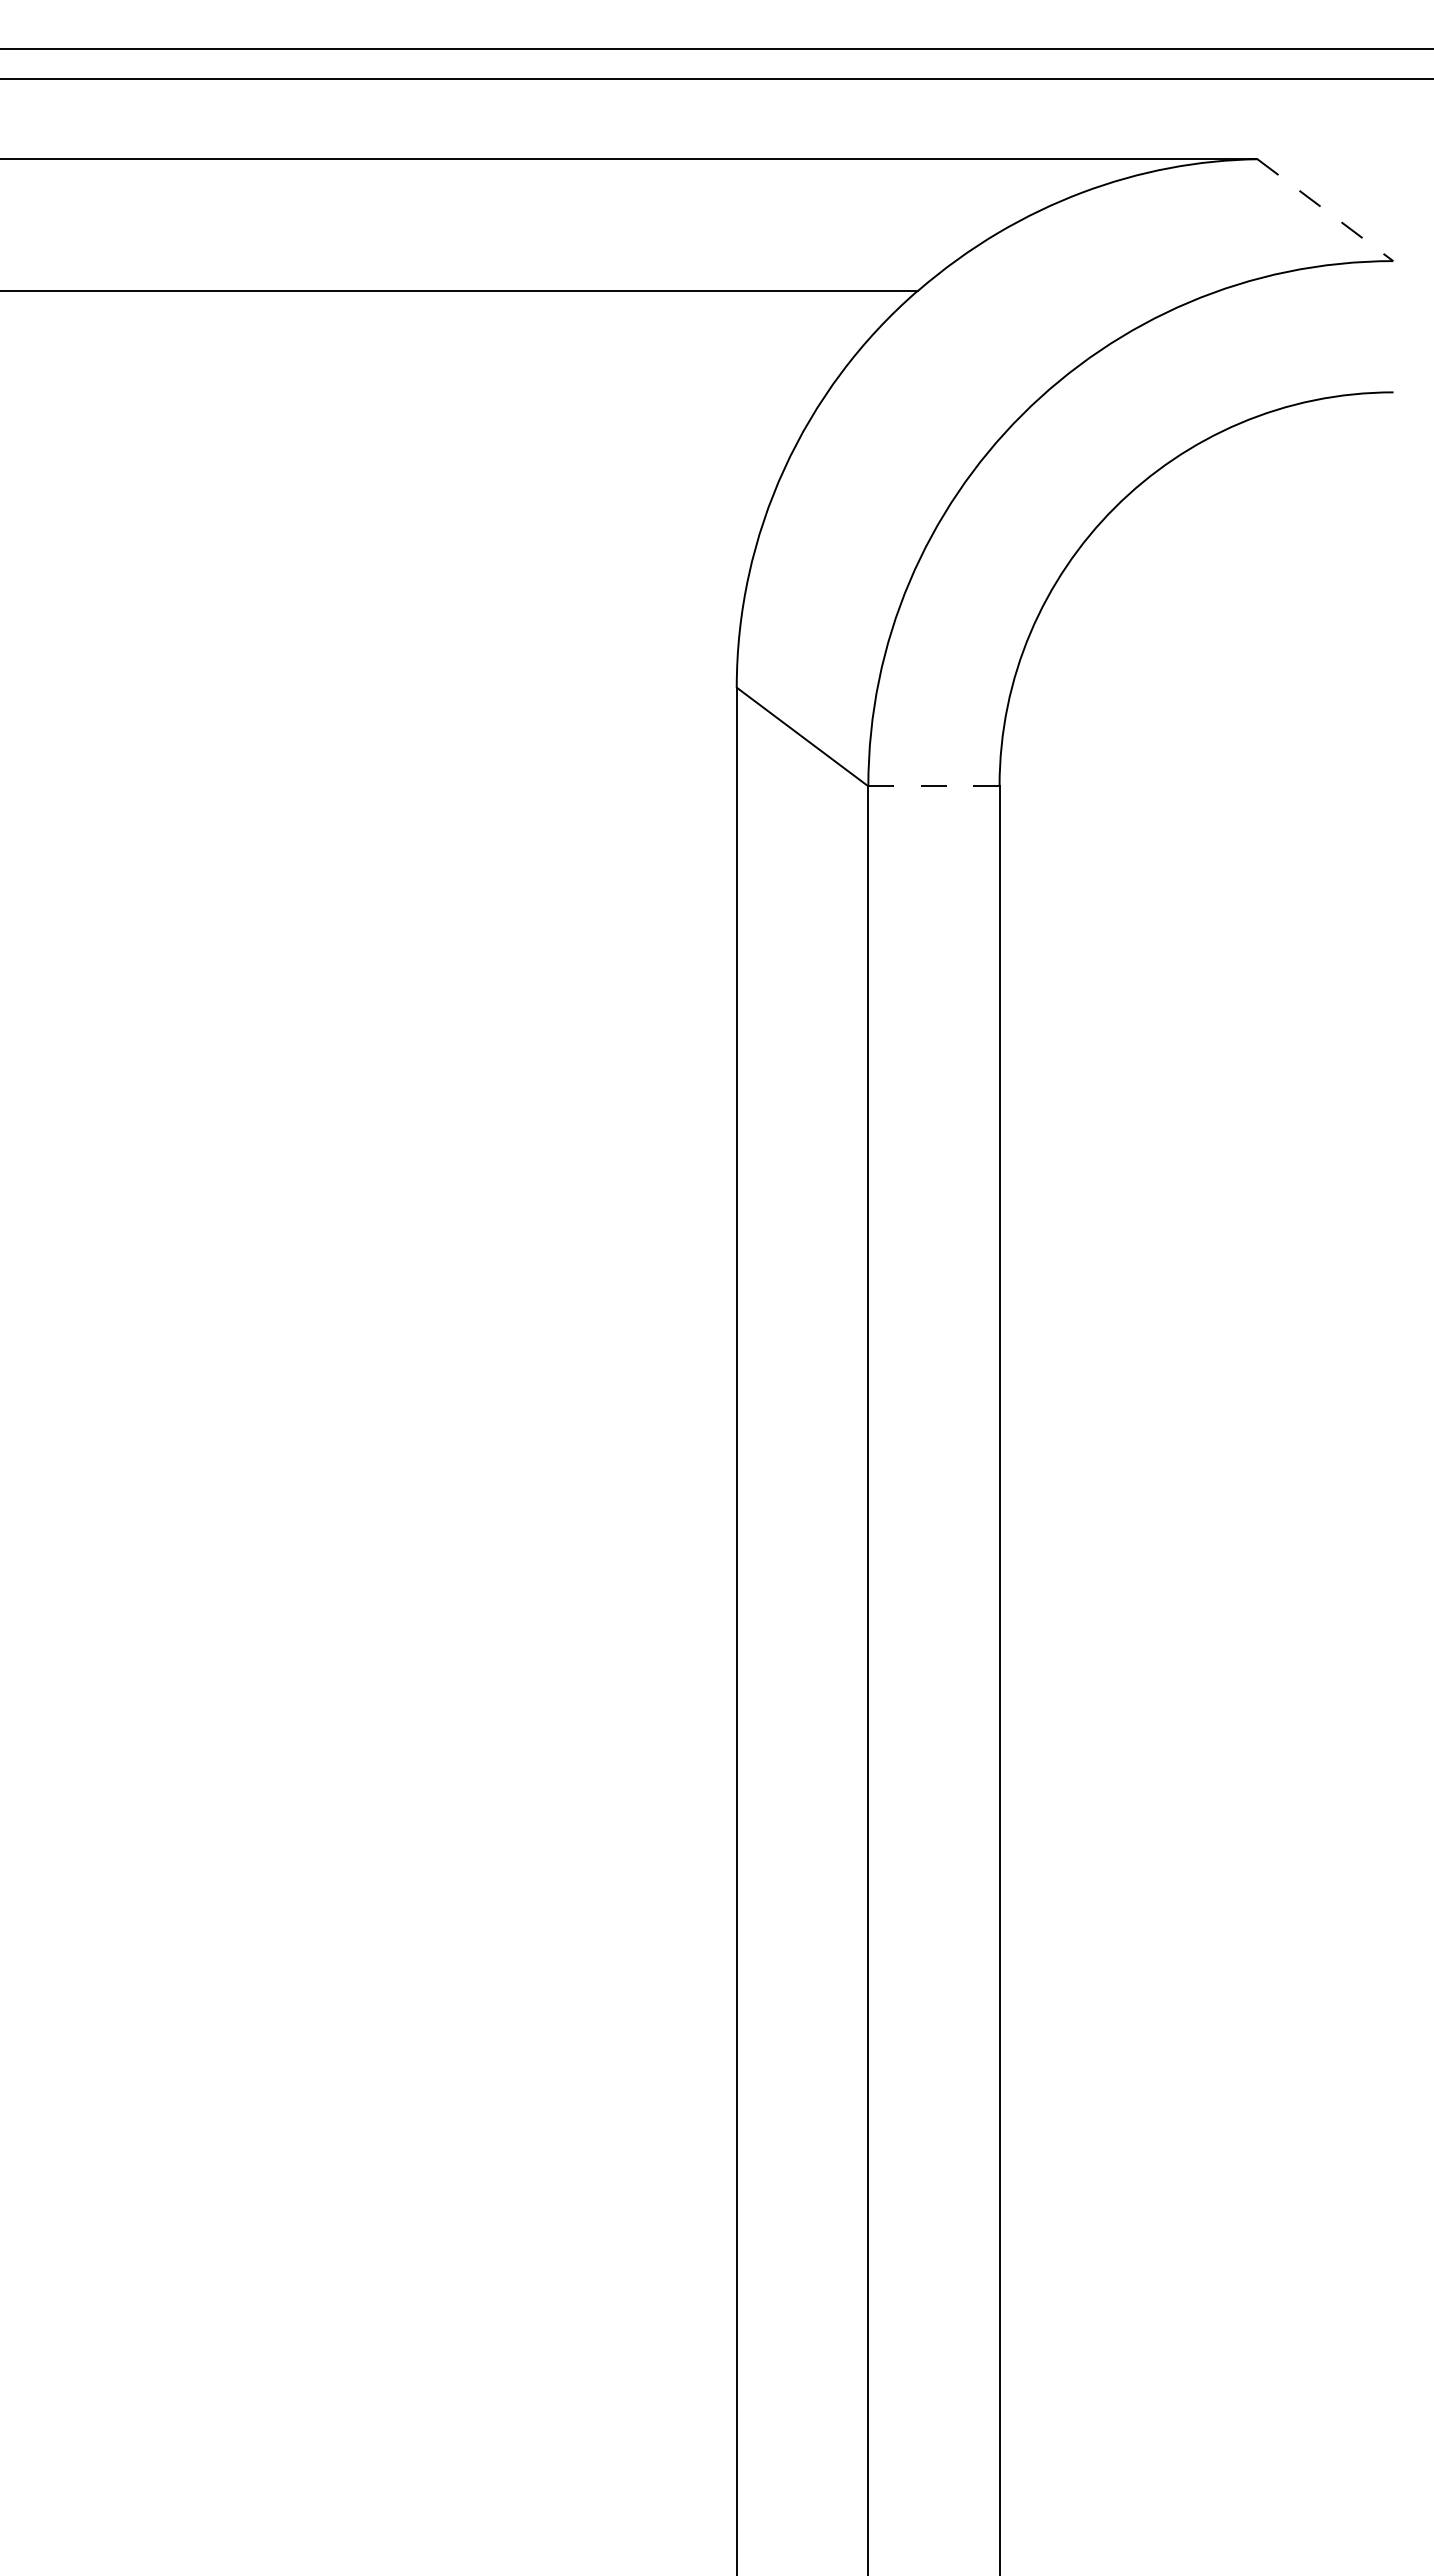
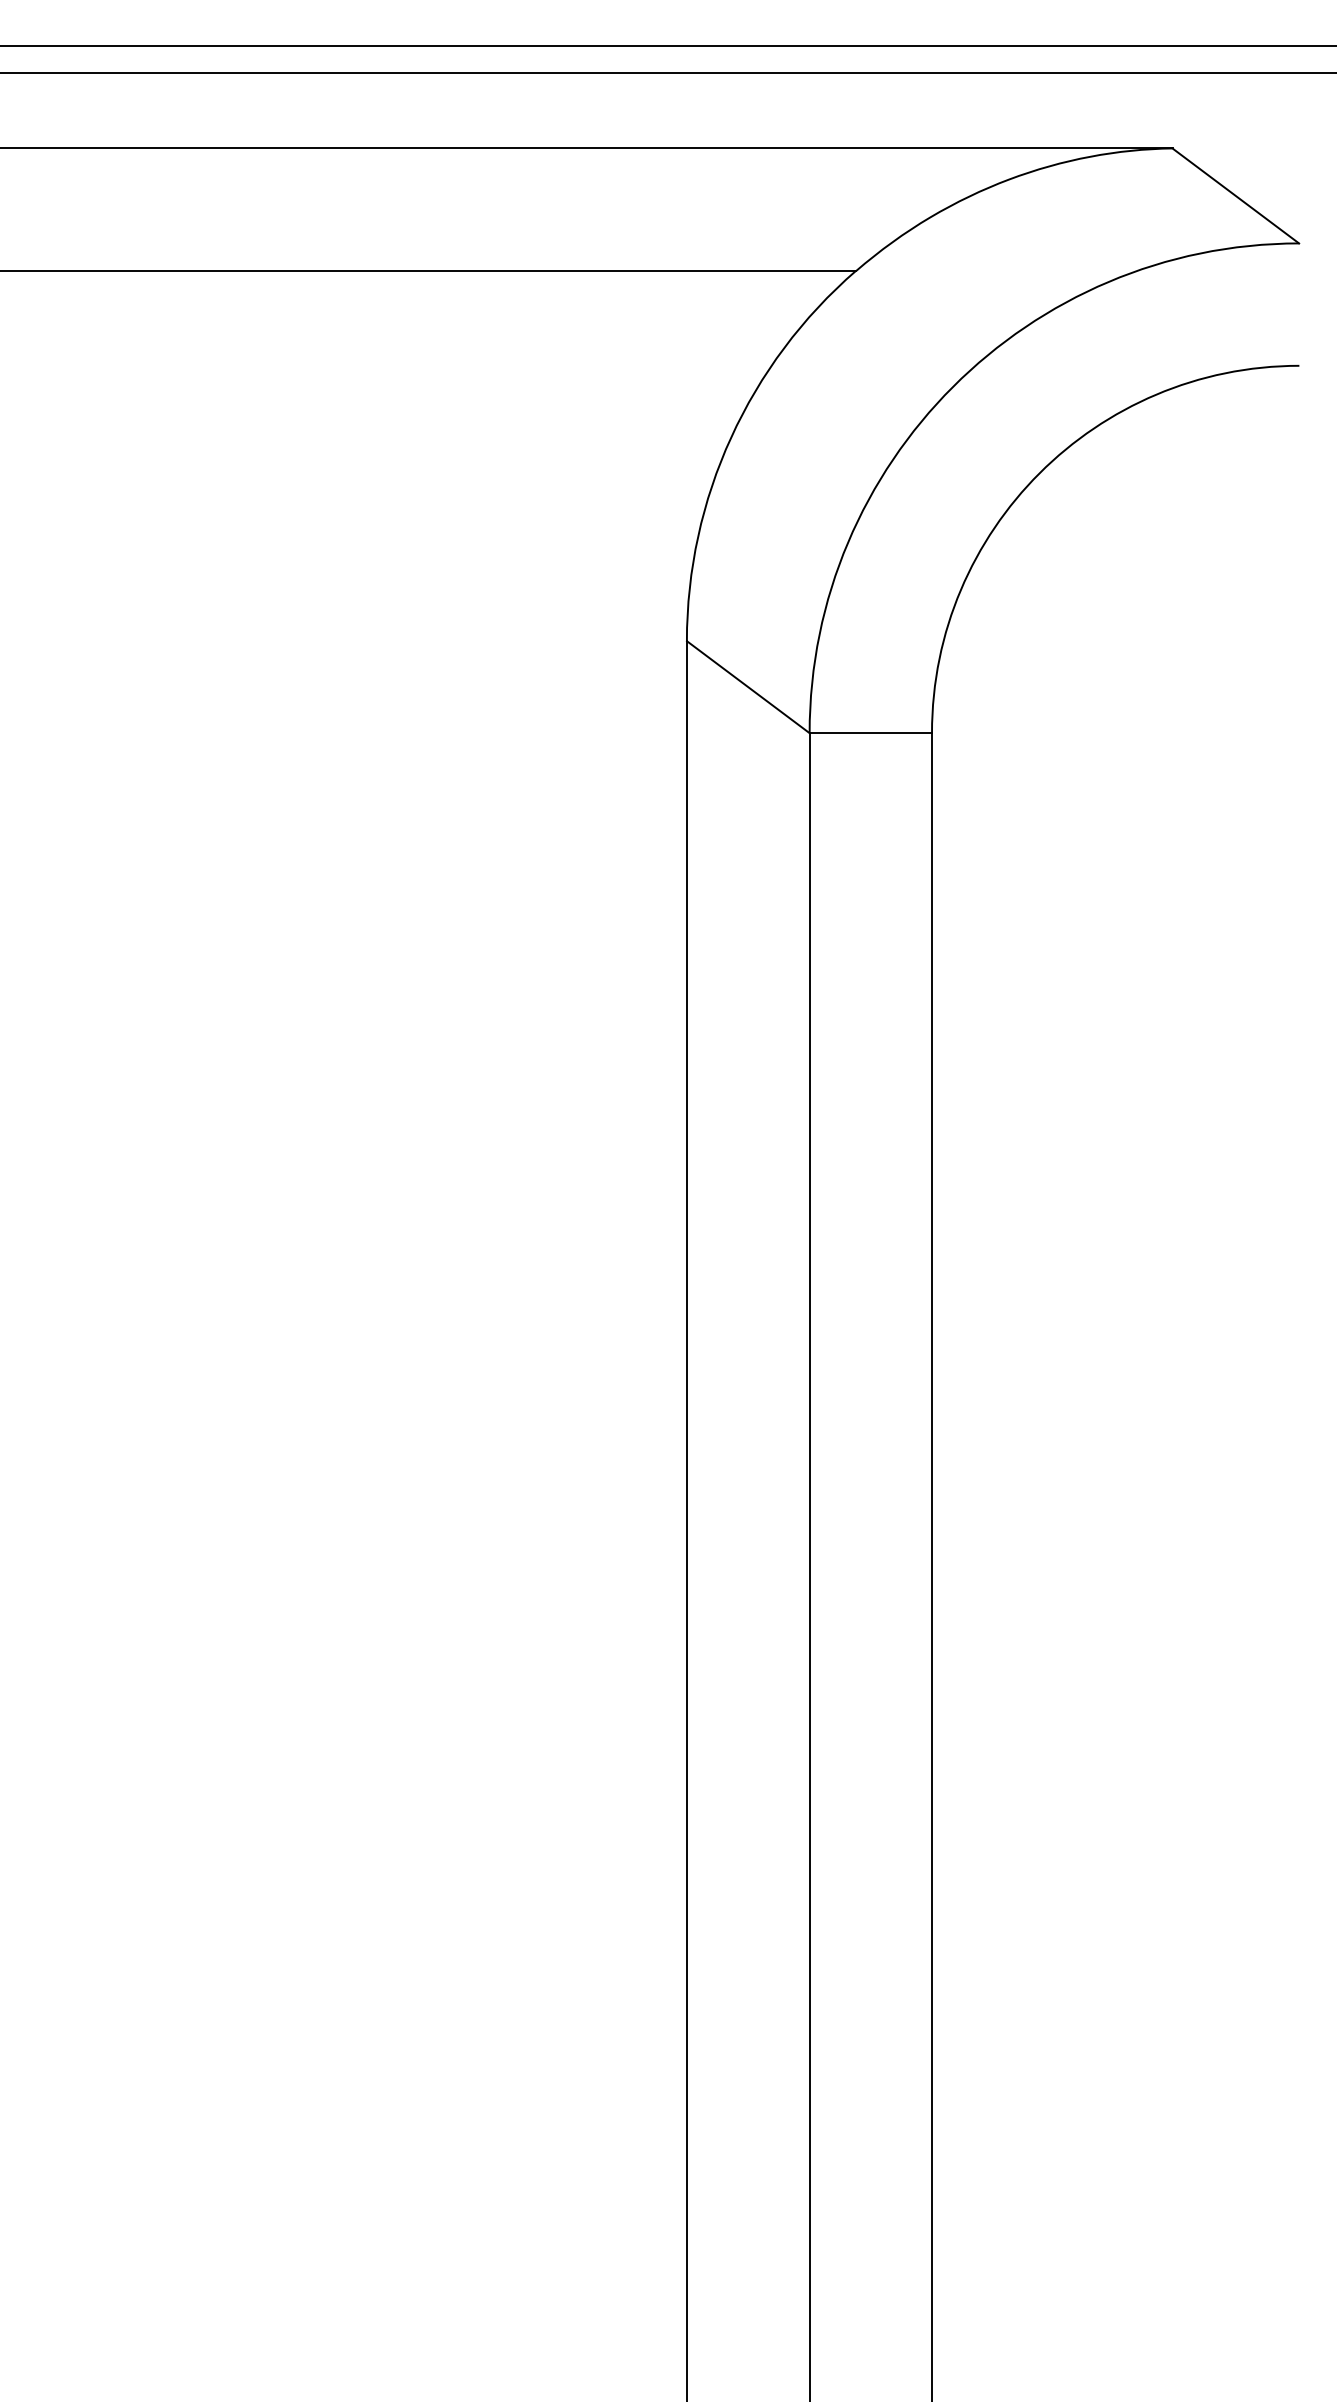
line: (1325, 210) -> (1235, 196), dashed -> solid
line: (933, 786) -> (870, 733), dashed -> solid

